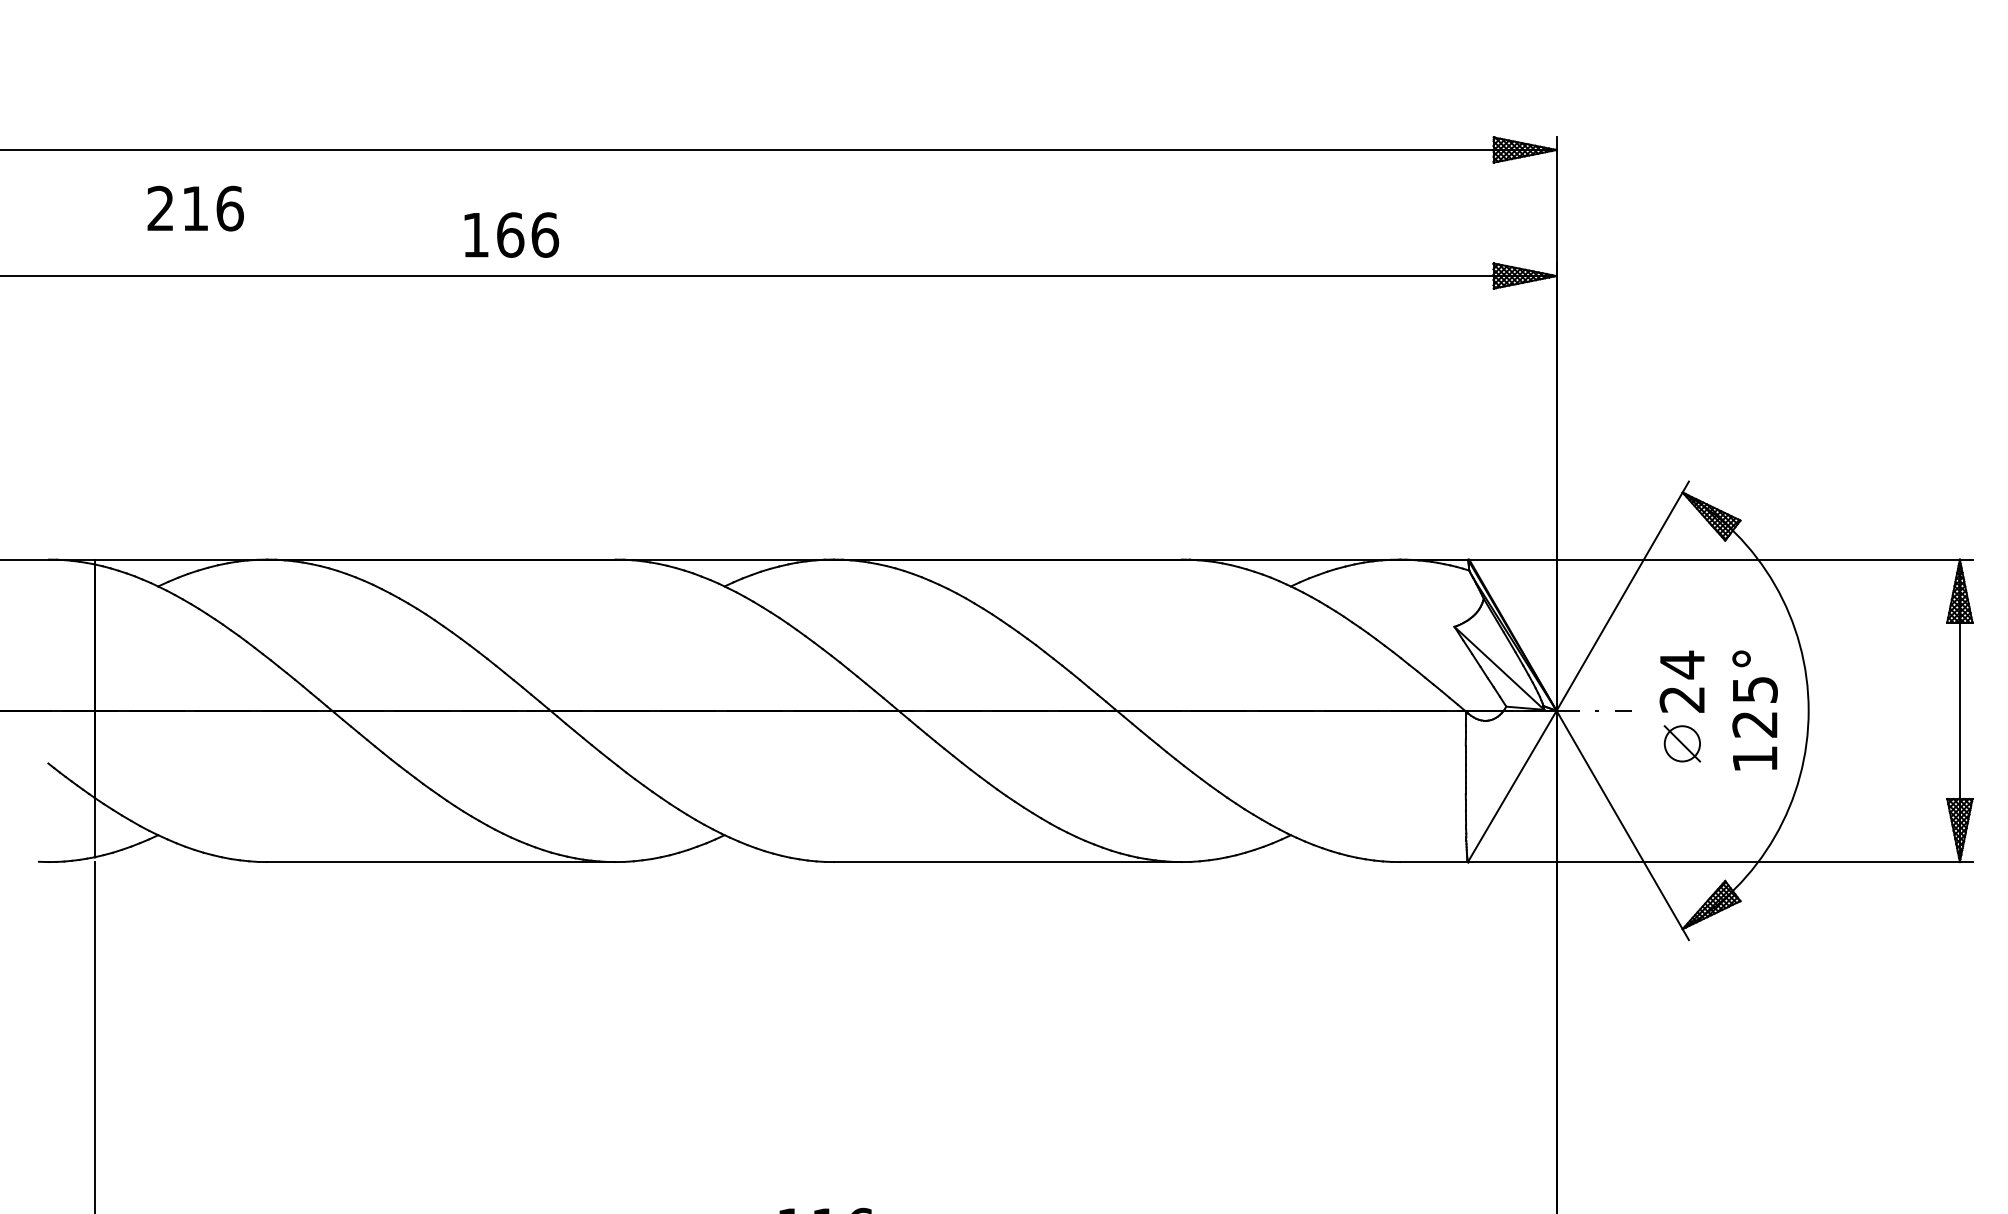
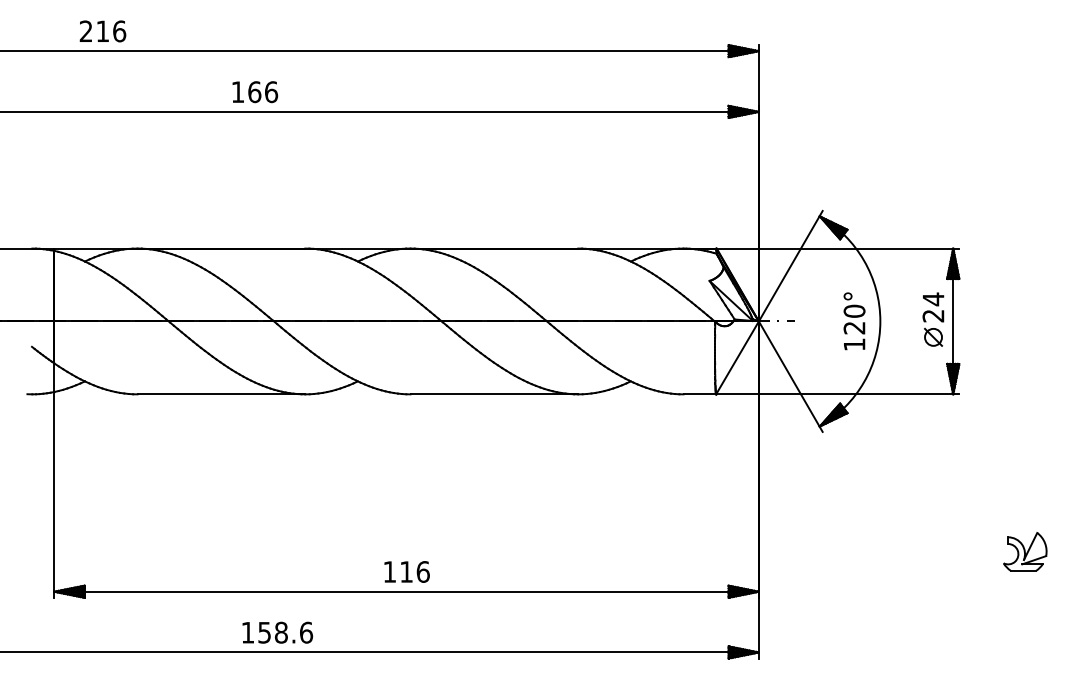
text: (194, 208) -> (102, 31), moved
text: (1754, 688) -> (854, 310), 125° -> 120°
part: (1682, 706) -> (933, 319), moved

